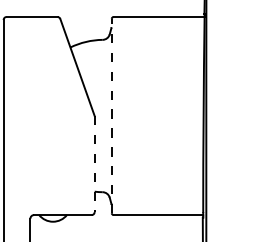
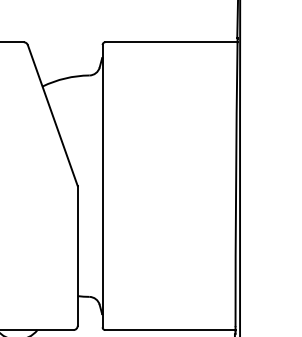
line: (111, 115) -> (102, 185), dashed -> solid
line: (94, 164) -> (77, 256), dashed -> solid

